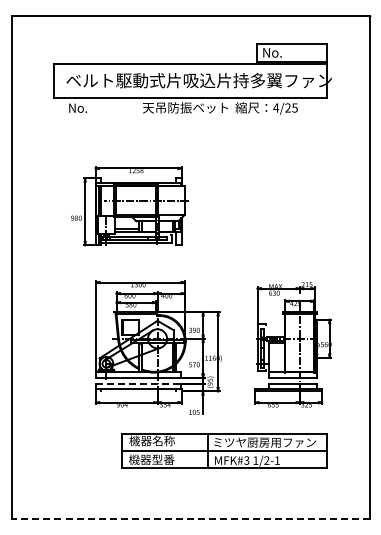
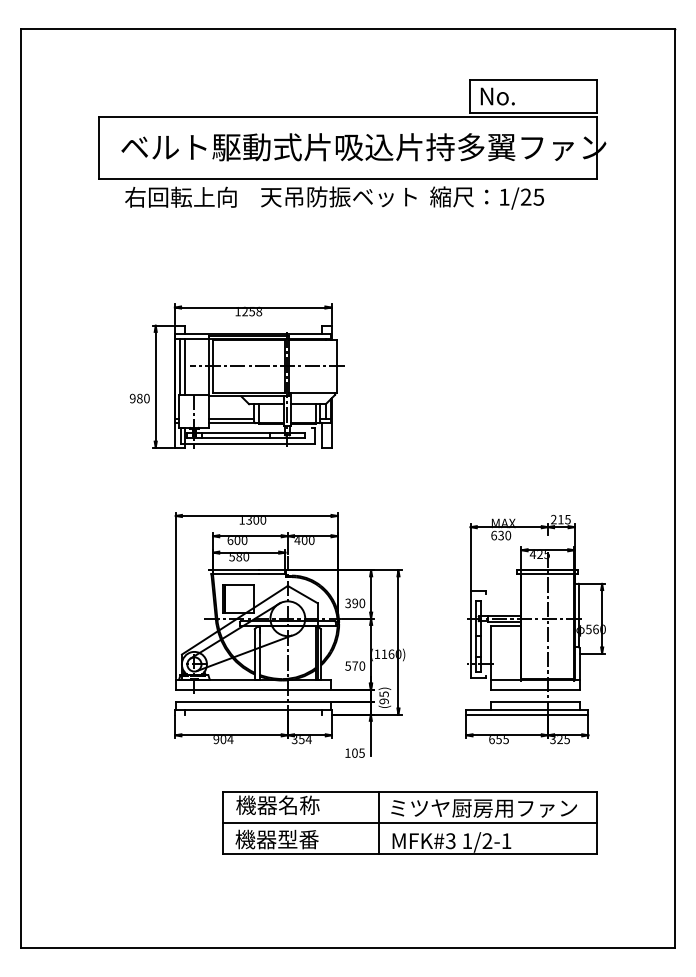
text: (98, 107) -> (179, 196), No. -> 右回転上向
text: (276, 107) -> (505, 196), 4/25 -> 1/25
line: (138, 384) -> (253, 702), dashed -> solid
line: (190, 518) -> (348, 946), dashed -> solid

